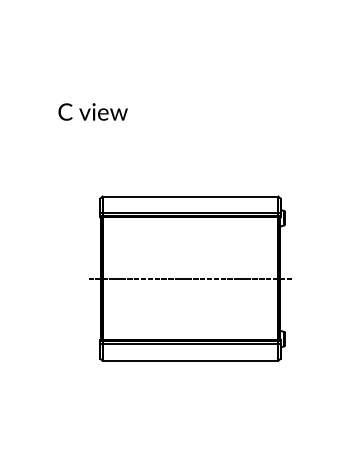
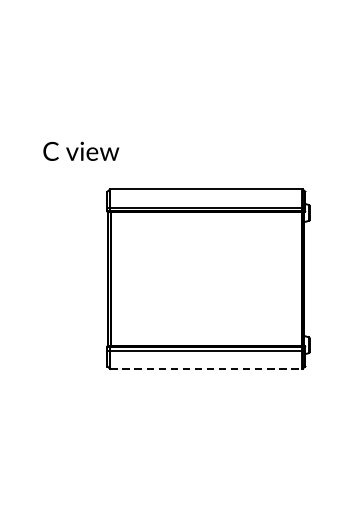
text: (92, 111) -> (80, 150), moved
line: (190, 278) -> (206, 278), removed
line: (190, 360) -> (206, 368), solid -> dashed

